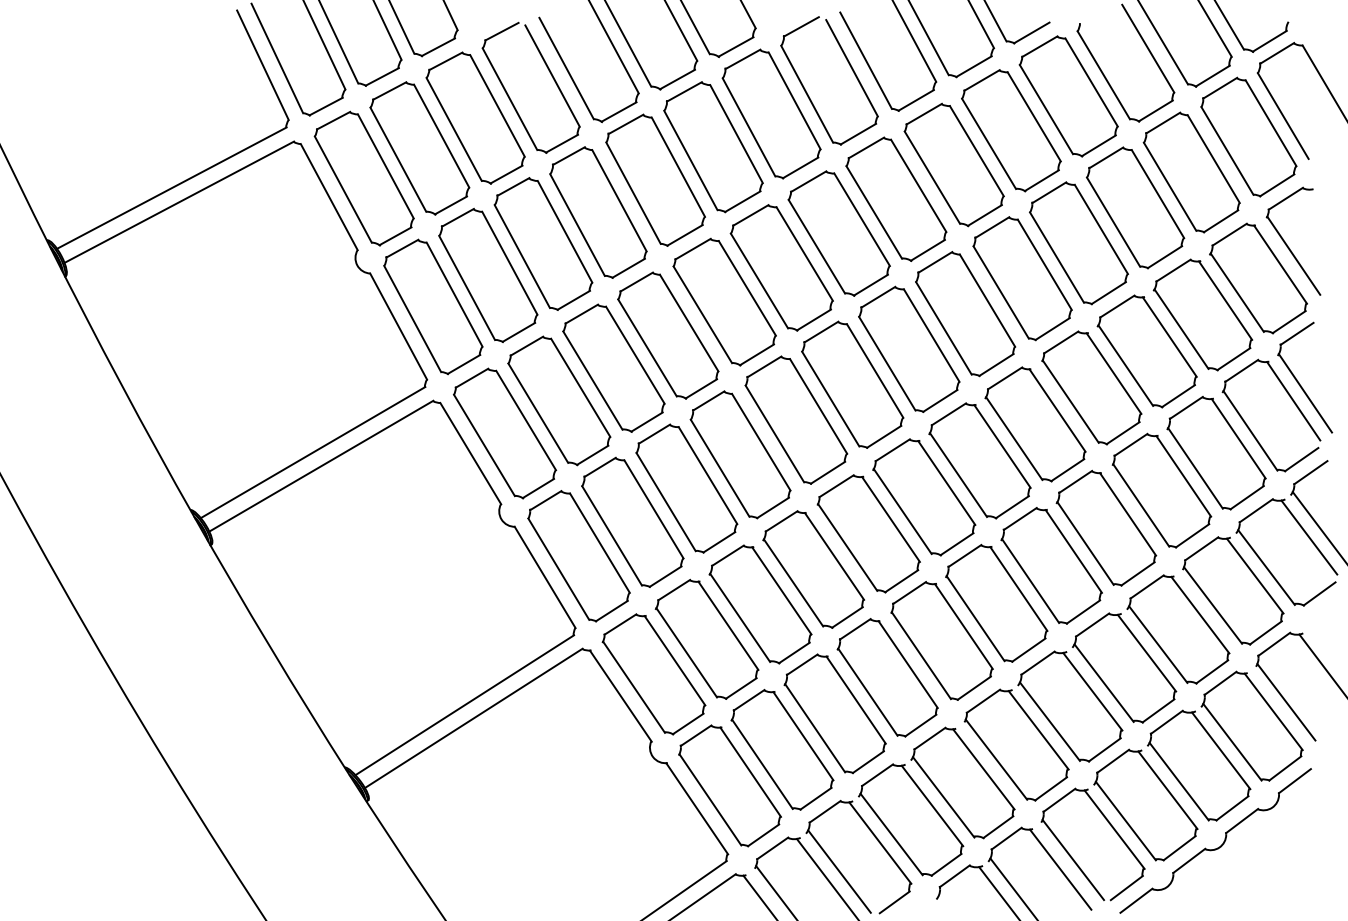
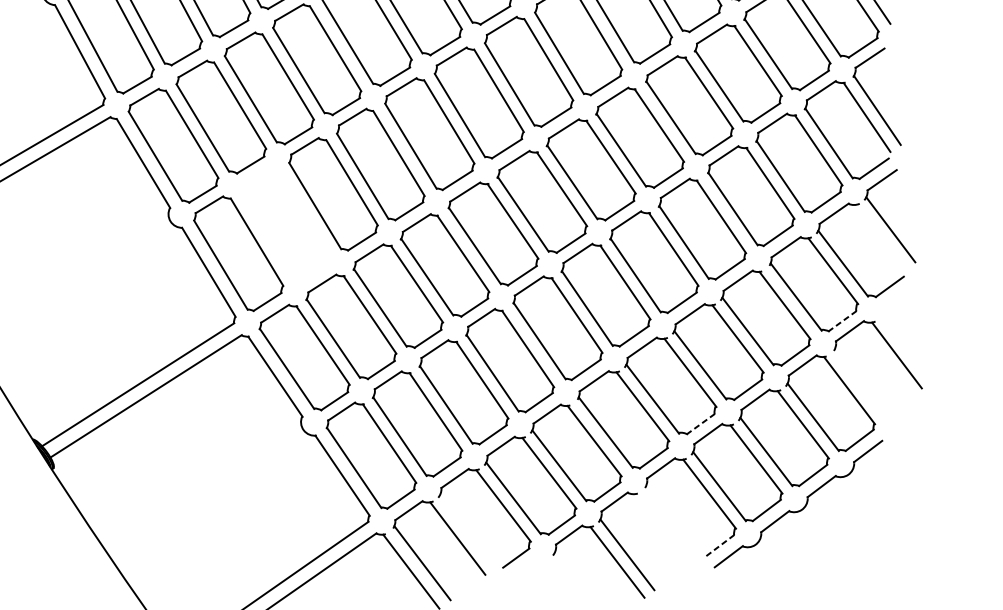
part: (632, 521) -> (285, 223), removed
line: (1309, 537) -> (880, 237), removed
line: (1265, 632) -> (842, 320), solid -> dashed
line: (1286, 702) -> (860, 382), removed
line: (1104, 749) -> (700, 423), solid -> dashed
line: (1073, 859) -> (673, 520), removed
line: (1060, 869) -> (662, 529), removed
line: (839, 871) -> (467, 530), removed
line: (1126, 888) -> (720, 545), solid -> dashed

